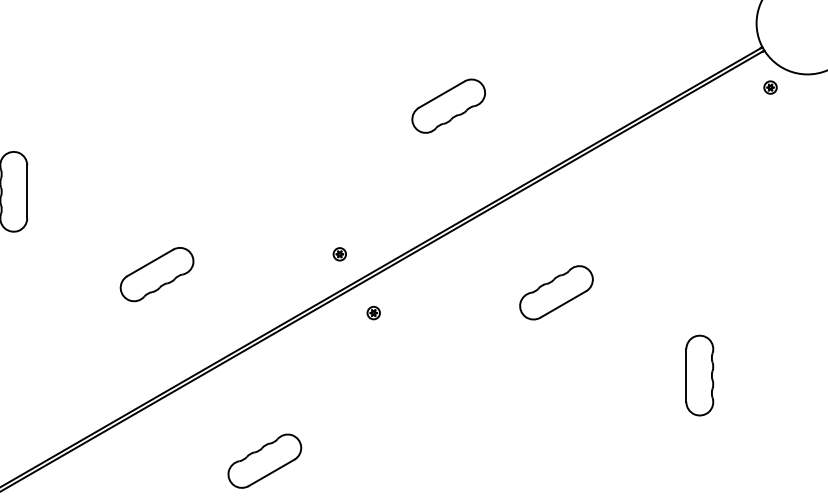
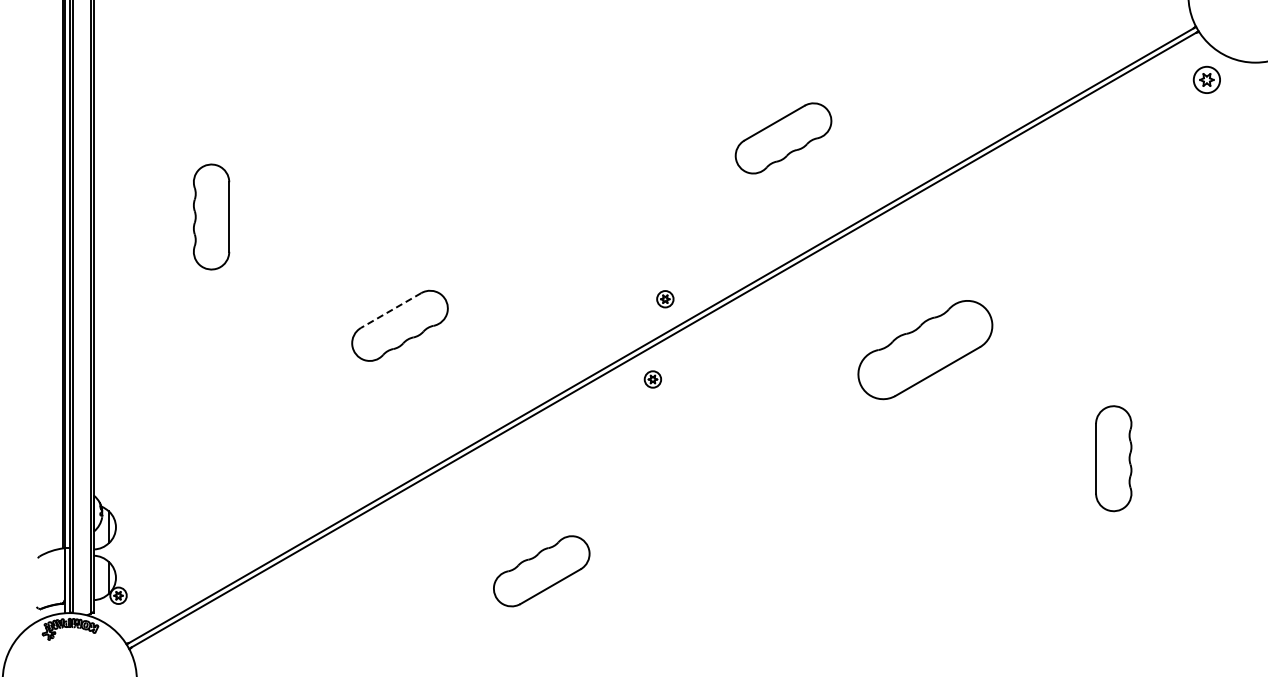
part: (770, 87) -> (1206, 79), size x1.6
part: (448, 106) -> (783, 138), moved
part: (339, 254) -> (665, 299), moved
line: (150, 262) -> (391, 310), solid -> dashed
part: (555, 292) -> (924, 349), size x1.4
part: (373, 313) -> (652, 379), moved

